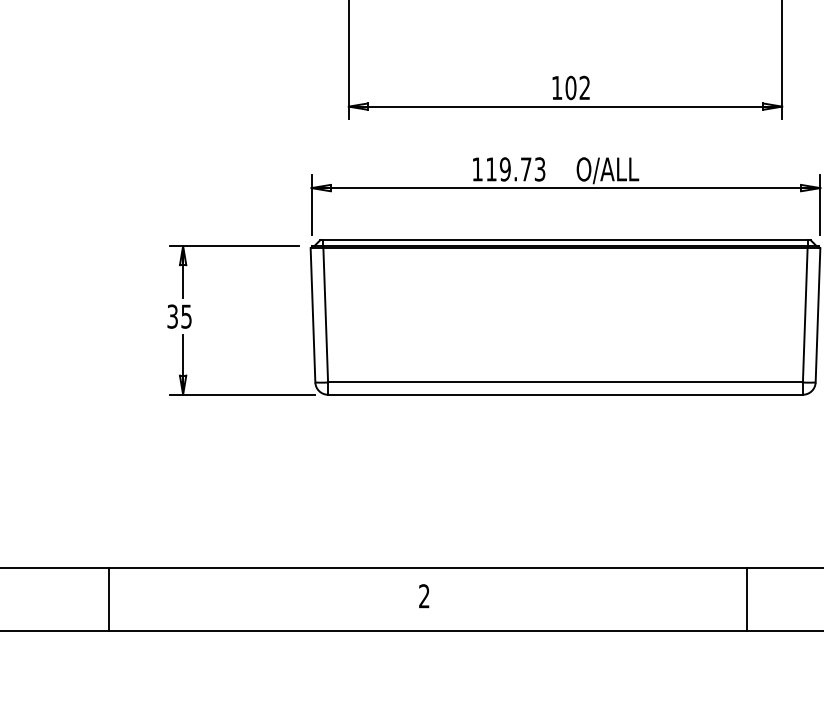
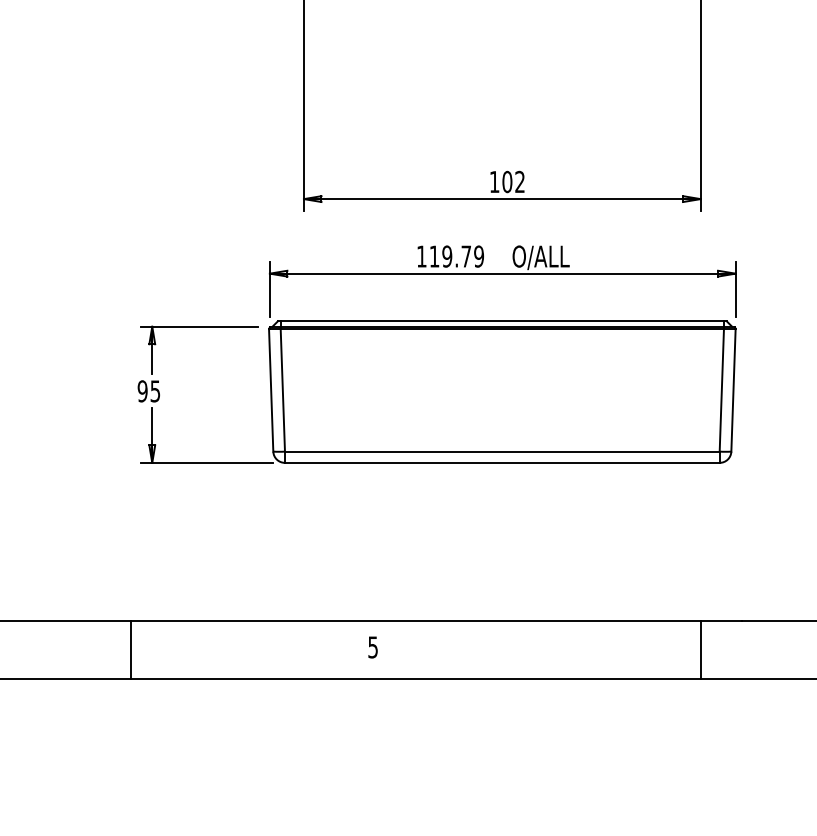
text: (540, 169) -> (479, 256), 119.73 -> 119.79
text: (172, 316) -> (142, 391), 35 -> 95
text: (423, 596) -> (372, 647), 2 -> 5
line: (109, 599) -> (130, 650), moved
line: (746, 599) -> (701, 650), moved

